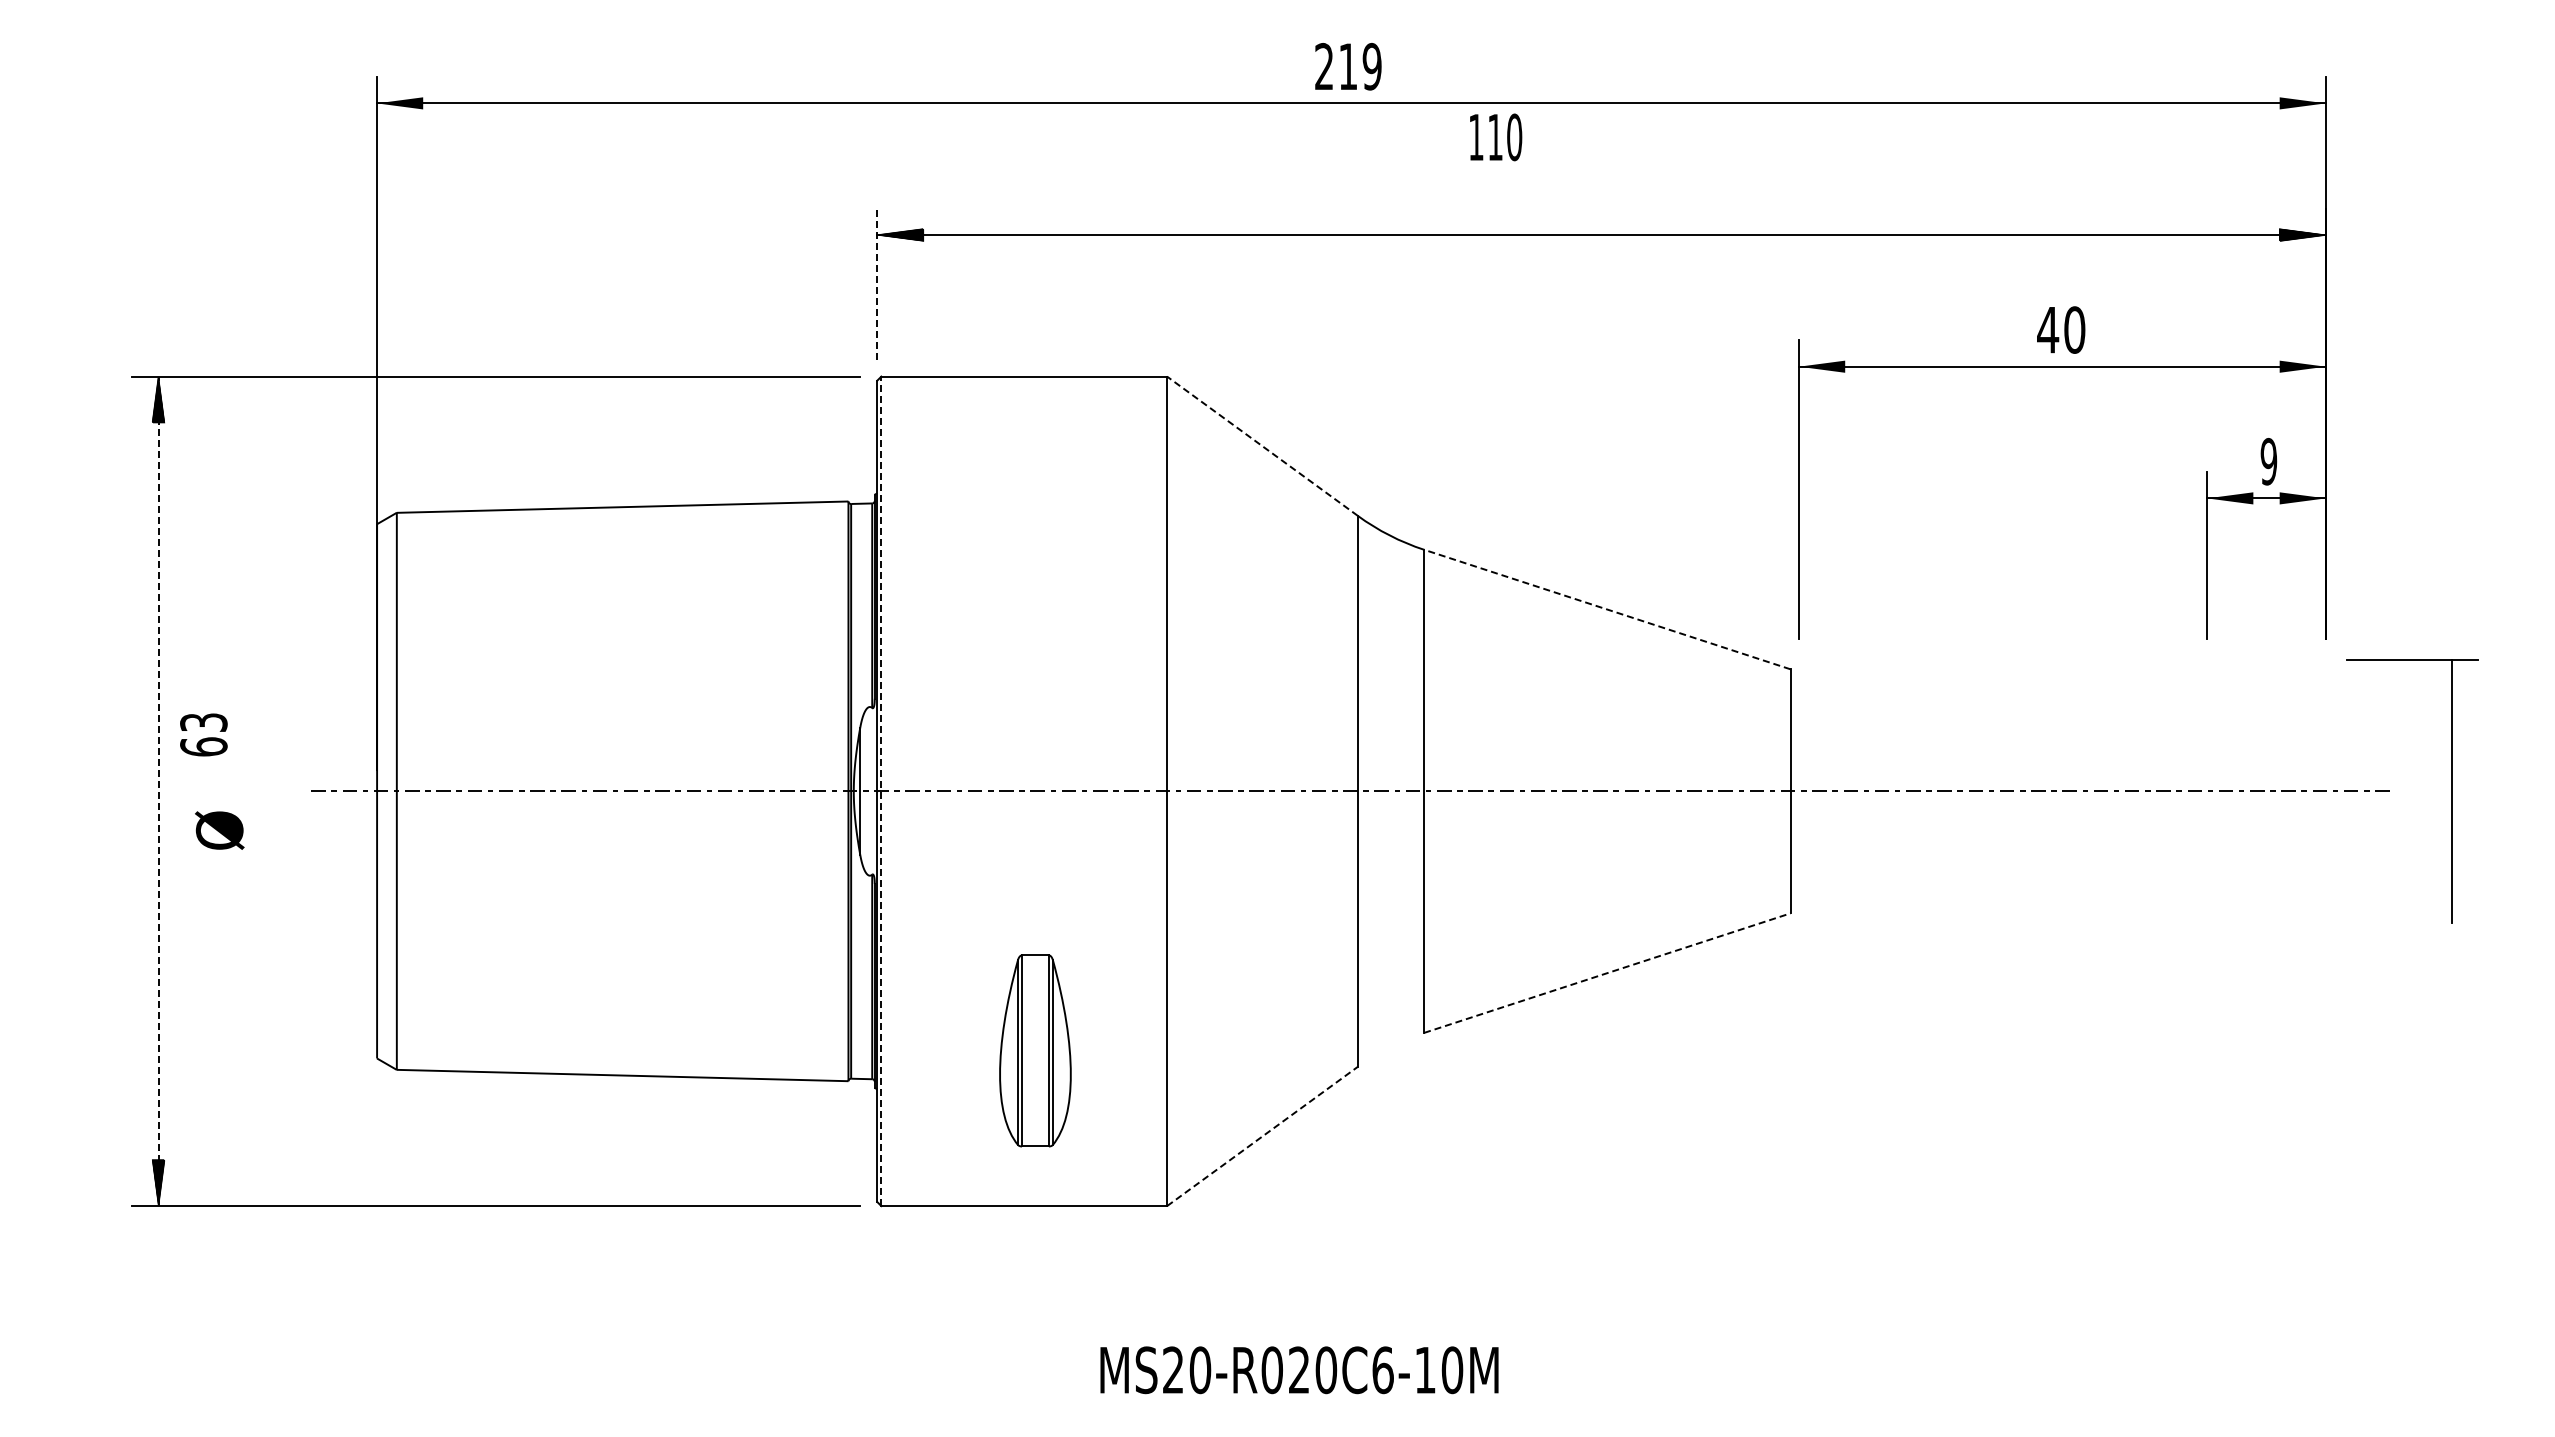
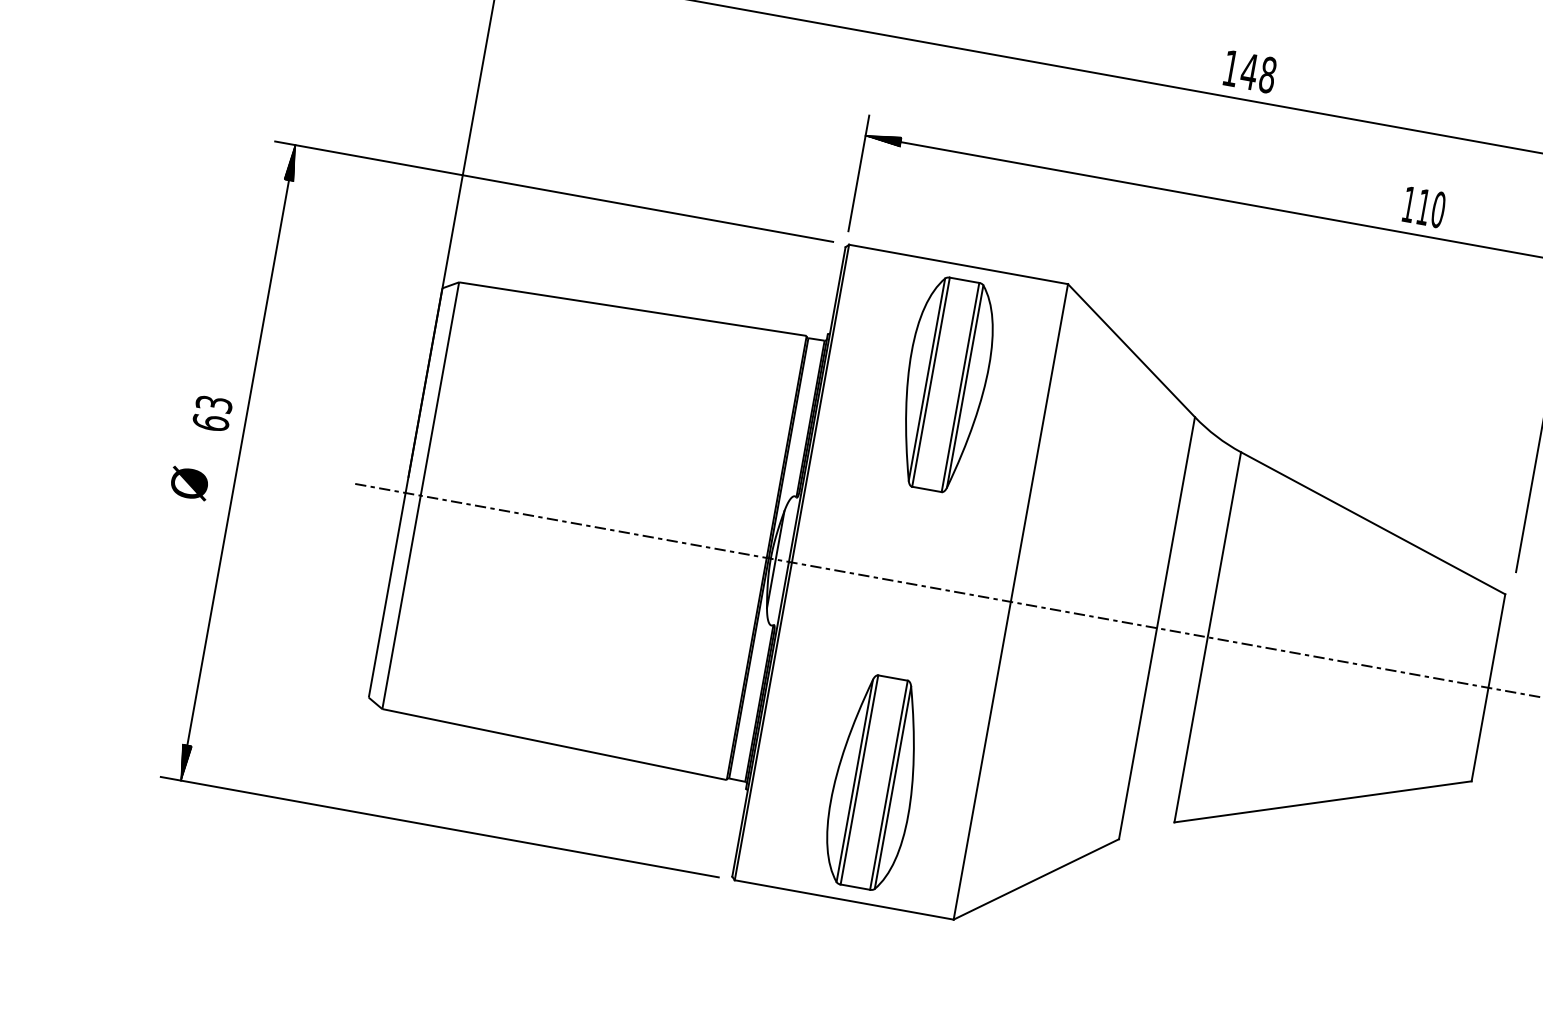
text: (1348, 66) -> (1249, 71), 219 -> 148
text: (1496, 137) -> (1424, 207), moved
line: (877, 283) -> (858, 172), dashed -> solid
line: (1262, 445) -> (1131, 350), dashed -> solid
part: (1035, 531) -> (945, 384), added
line: (1607, 609) -> (1373, 523), dashed -> solid
text: (203, 734) -> (212, 413), moved
line: (158, 791) -> (238, 462), dashed -> solid
line: (881, 791) -> (792, 562), dashed -> solid
text: (219, 830) -> (189, 483), moved
line: (1607, 973) -> (1323, 802), dashed -> solid
part: (1035, 1050) -> (874, 782), size x1.43
line: (1262, 1136) -> (1036, 879), dashed -> solid

